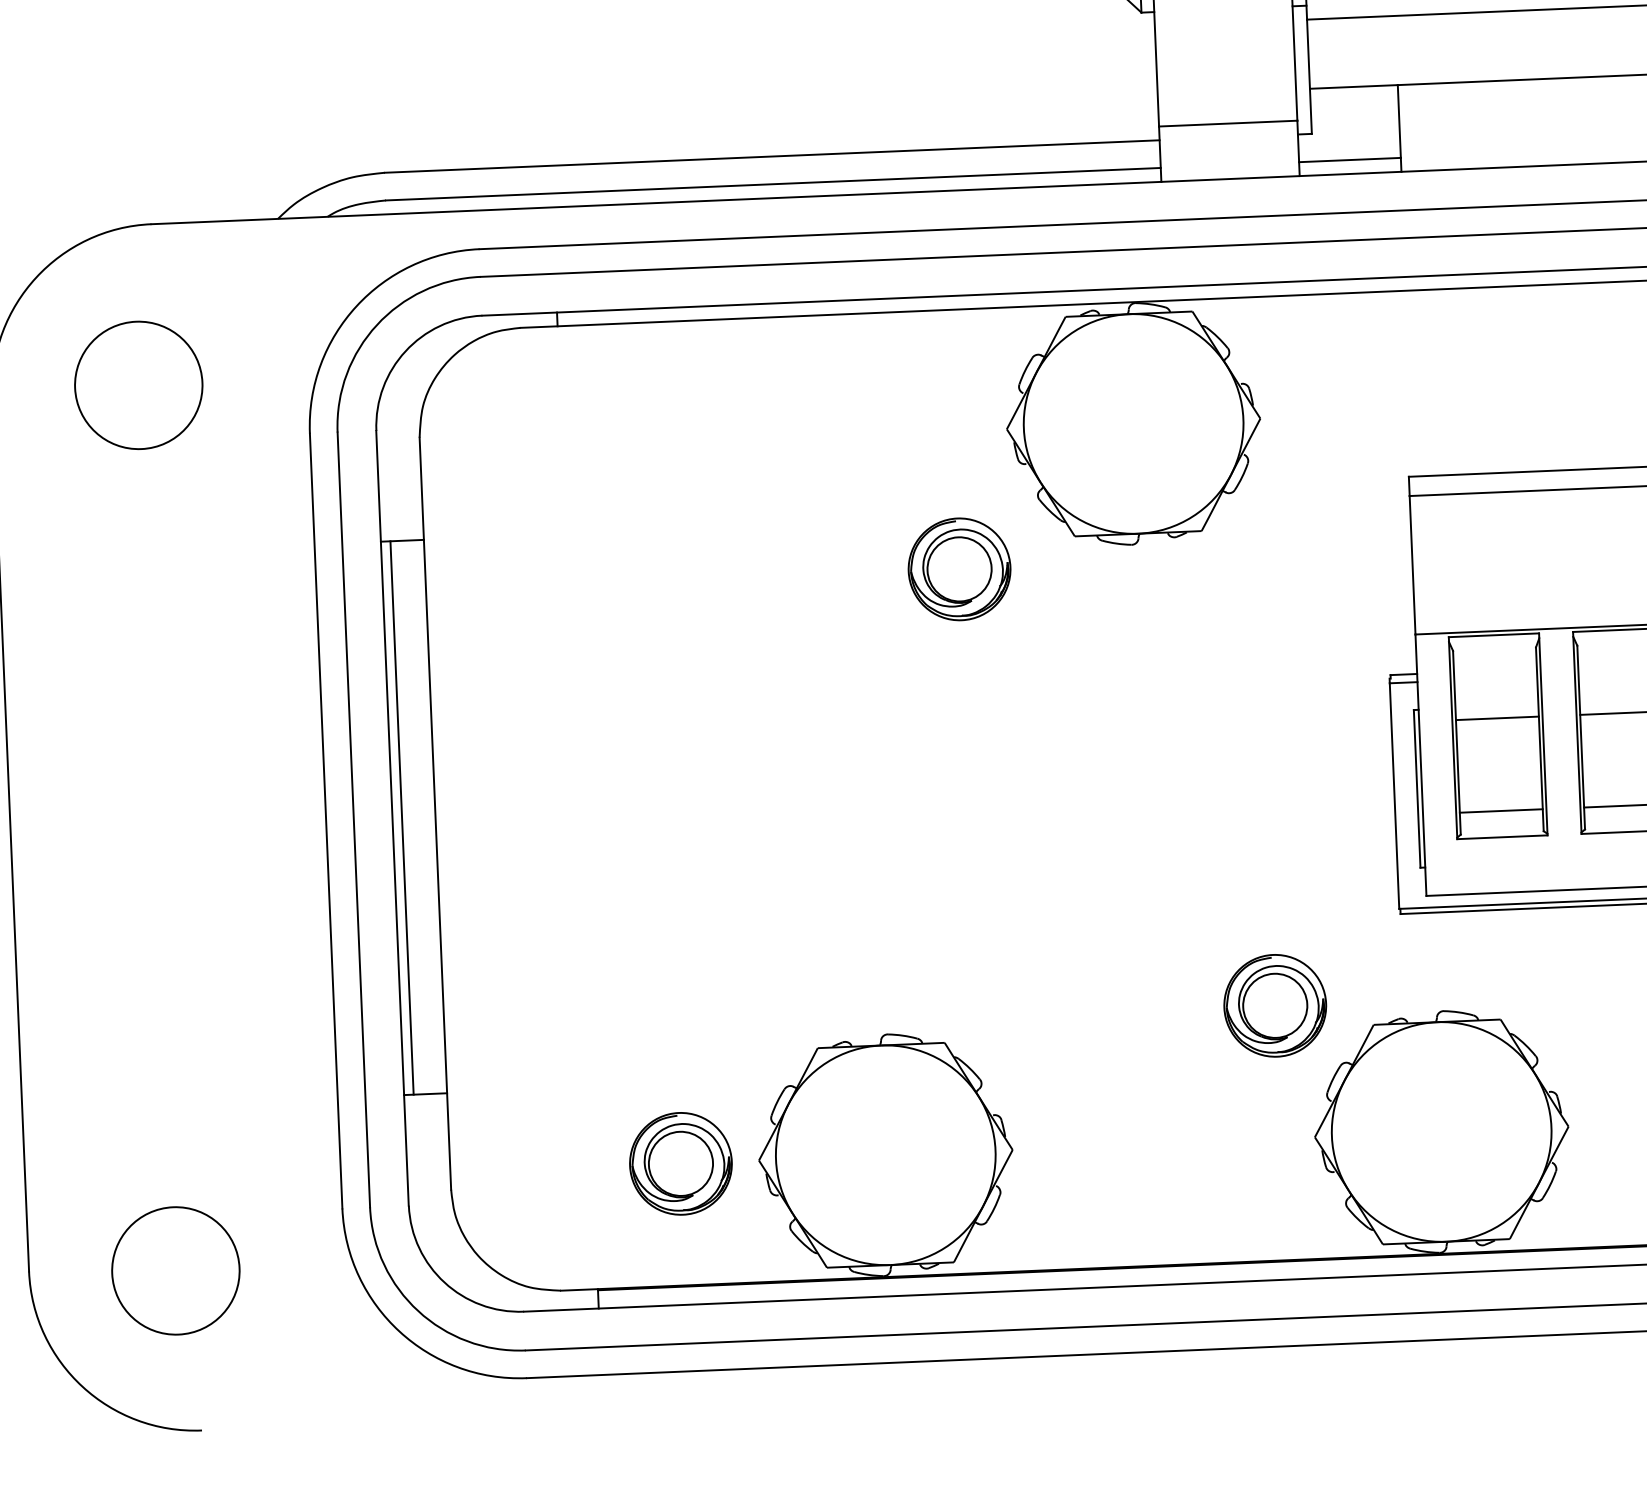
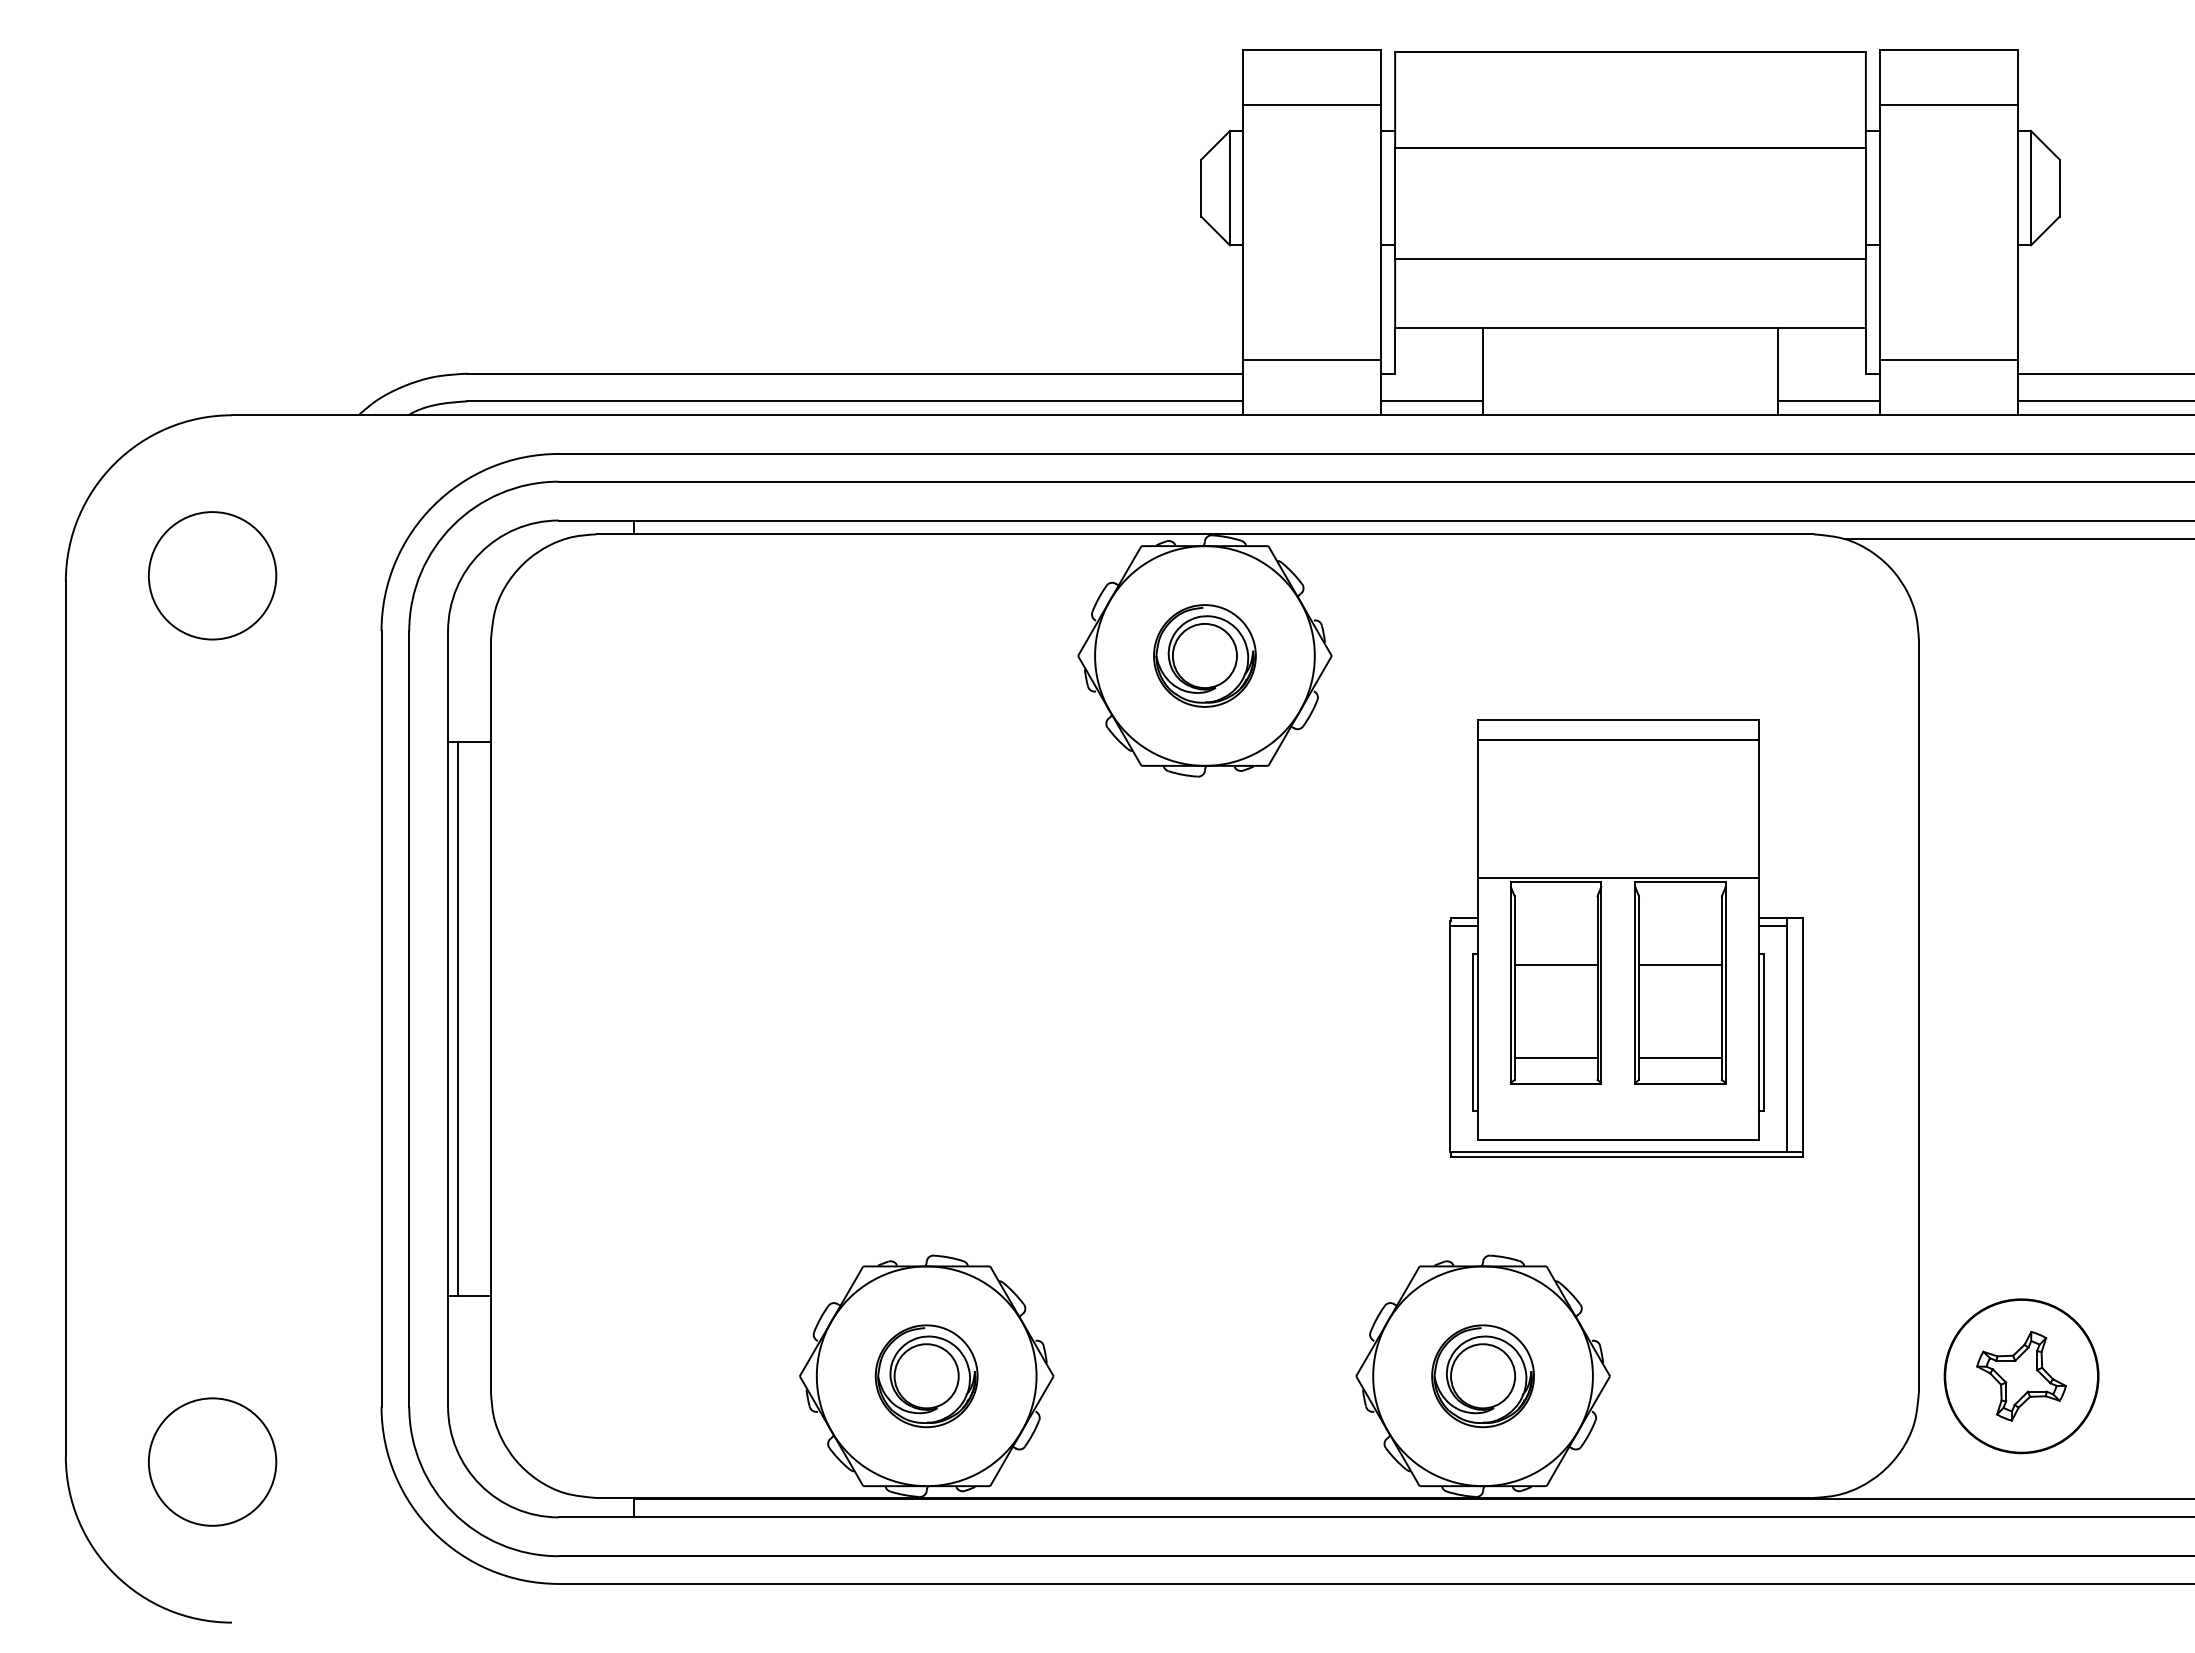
part: (959, 568) -> (1204, 655), moved
part: (1274, 1006) -> (1482, 1376), moved
part: (680, 1164) -> (926, 1376), moved

